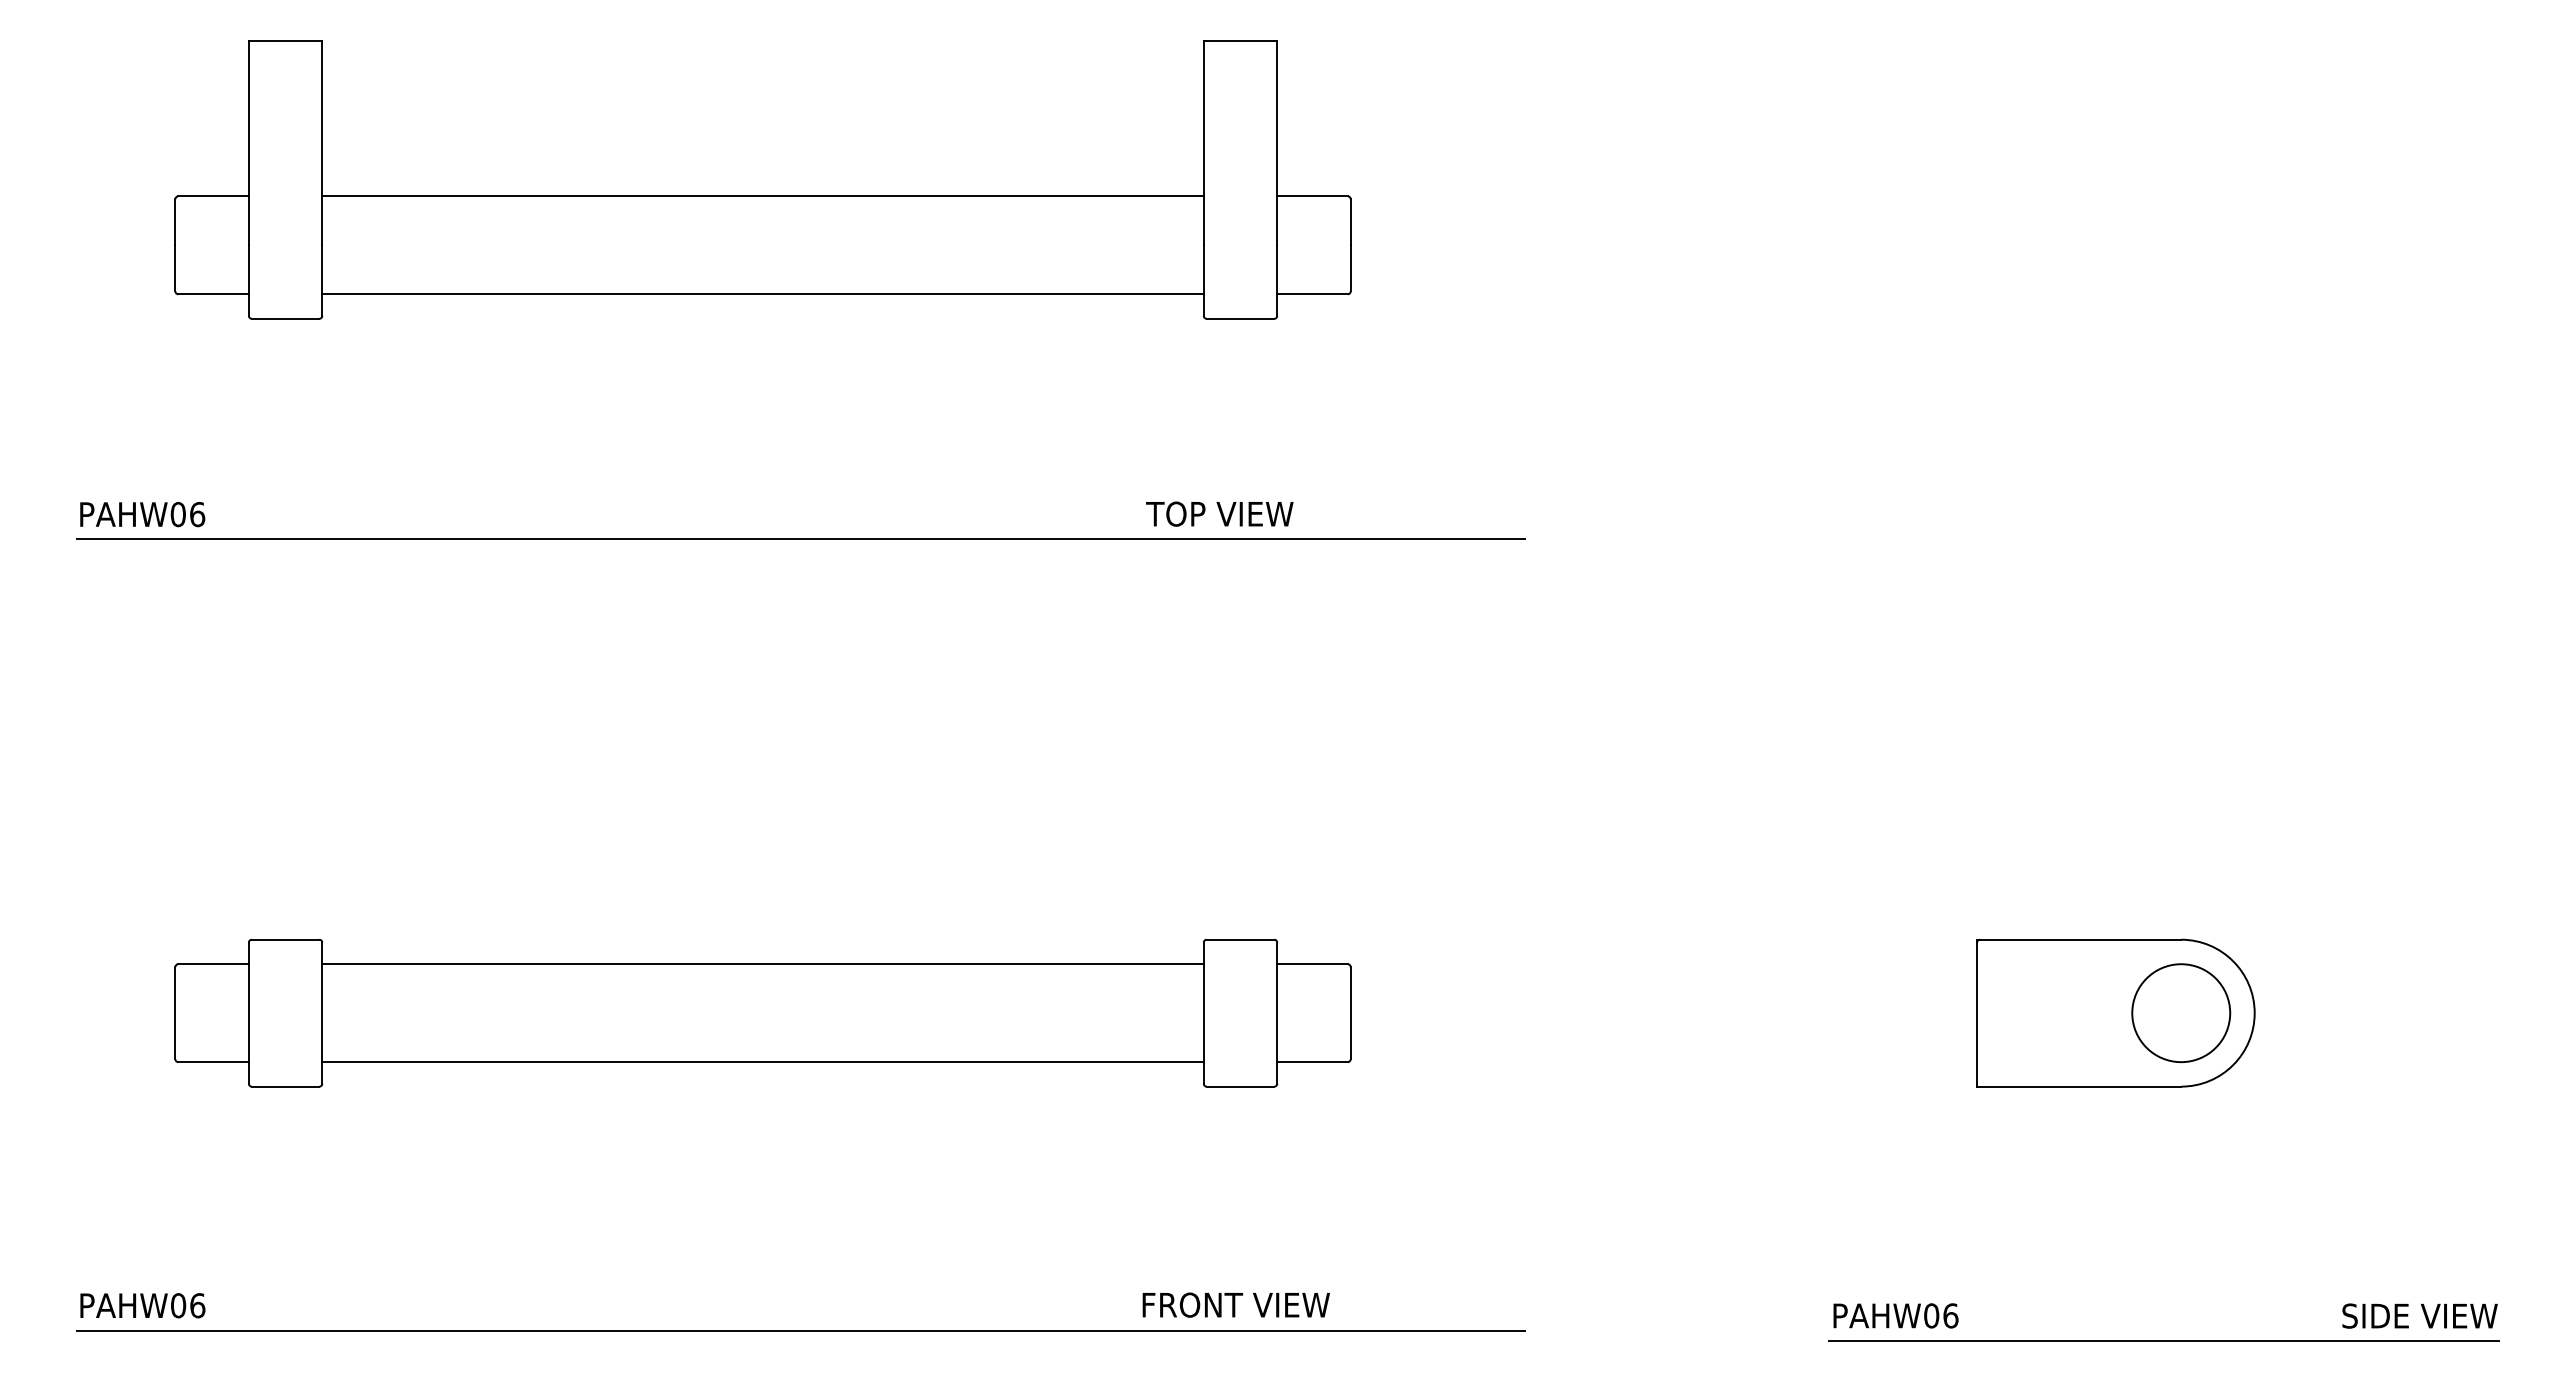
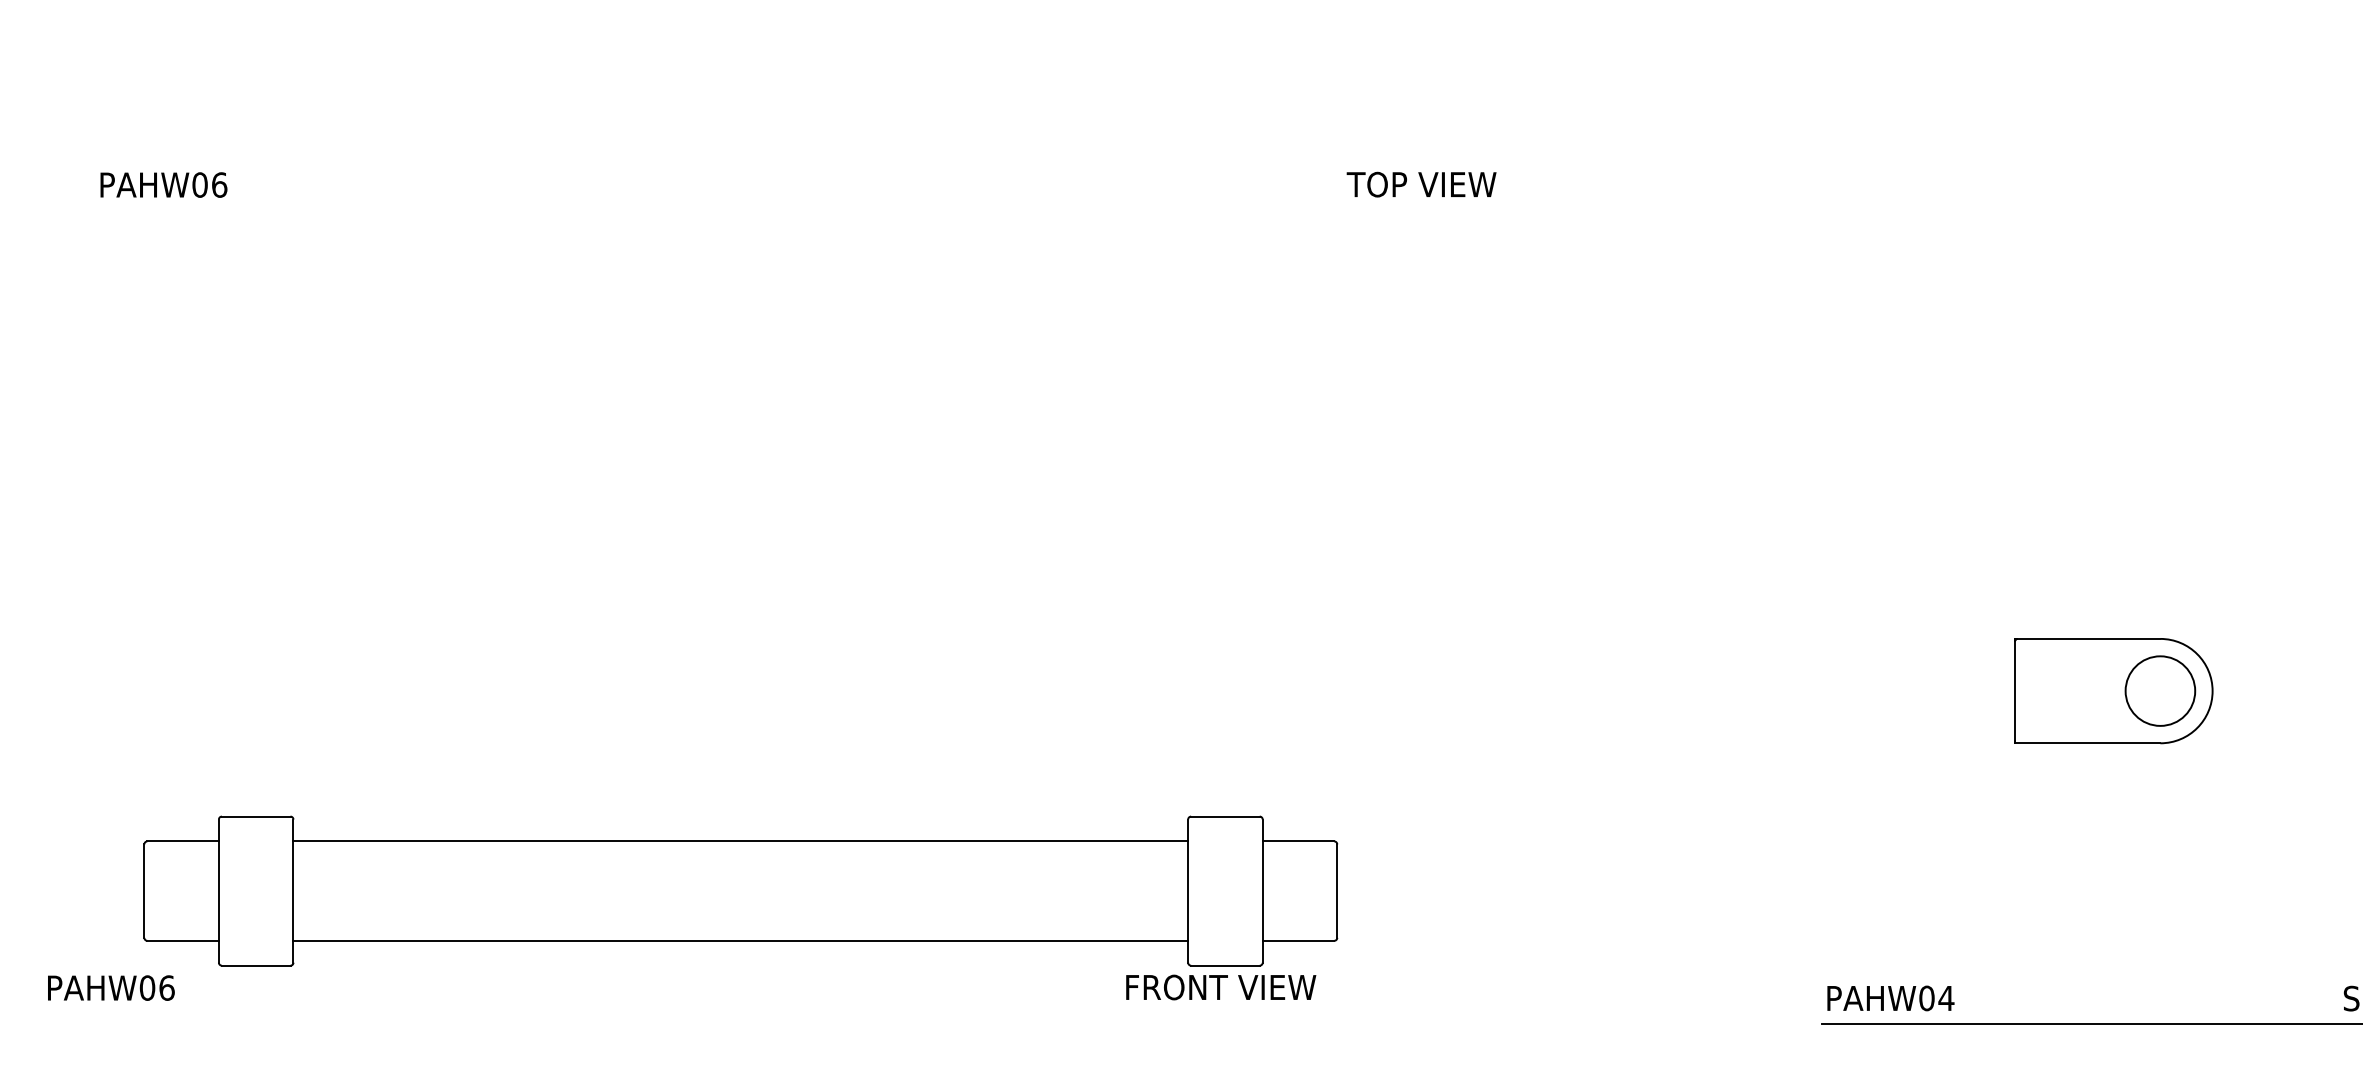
text: (1219, 513) -> (1421, 183), moved
text: (142, 514) -> (163, 185), moved
line: (801, 539) -> (779, 210), removed
part: (762, 1012) -> (740, 890), moved
part: (2115, 1012) -> (2113, 690), size x0.7
text: (1950, 1315) -> (1946, 998), PAHW06 -> PAHW04
line: (801, 1330) -> (779, 1013), removed

